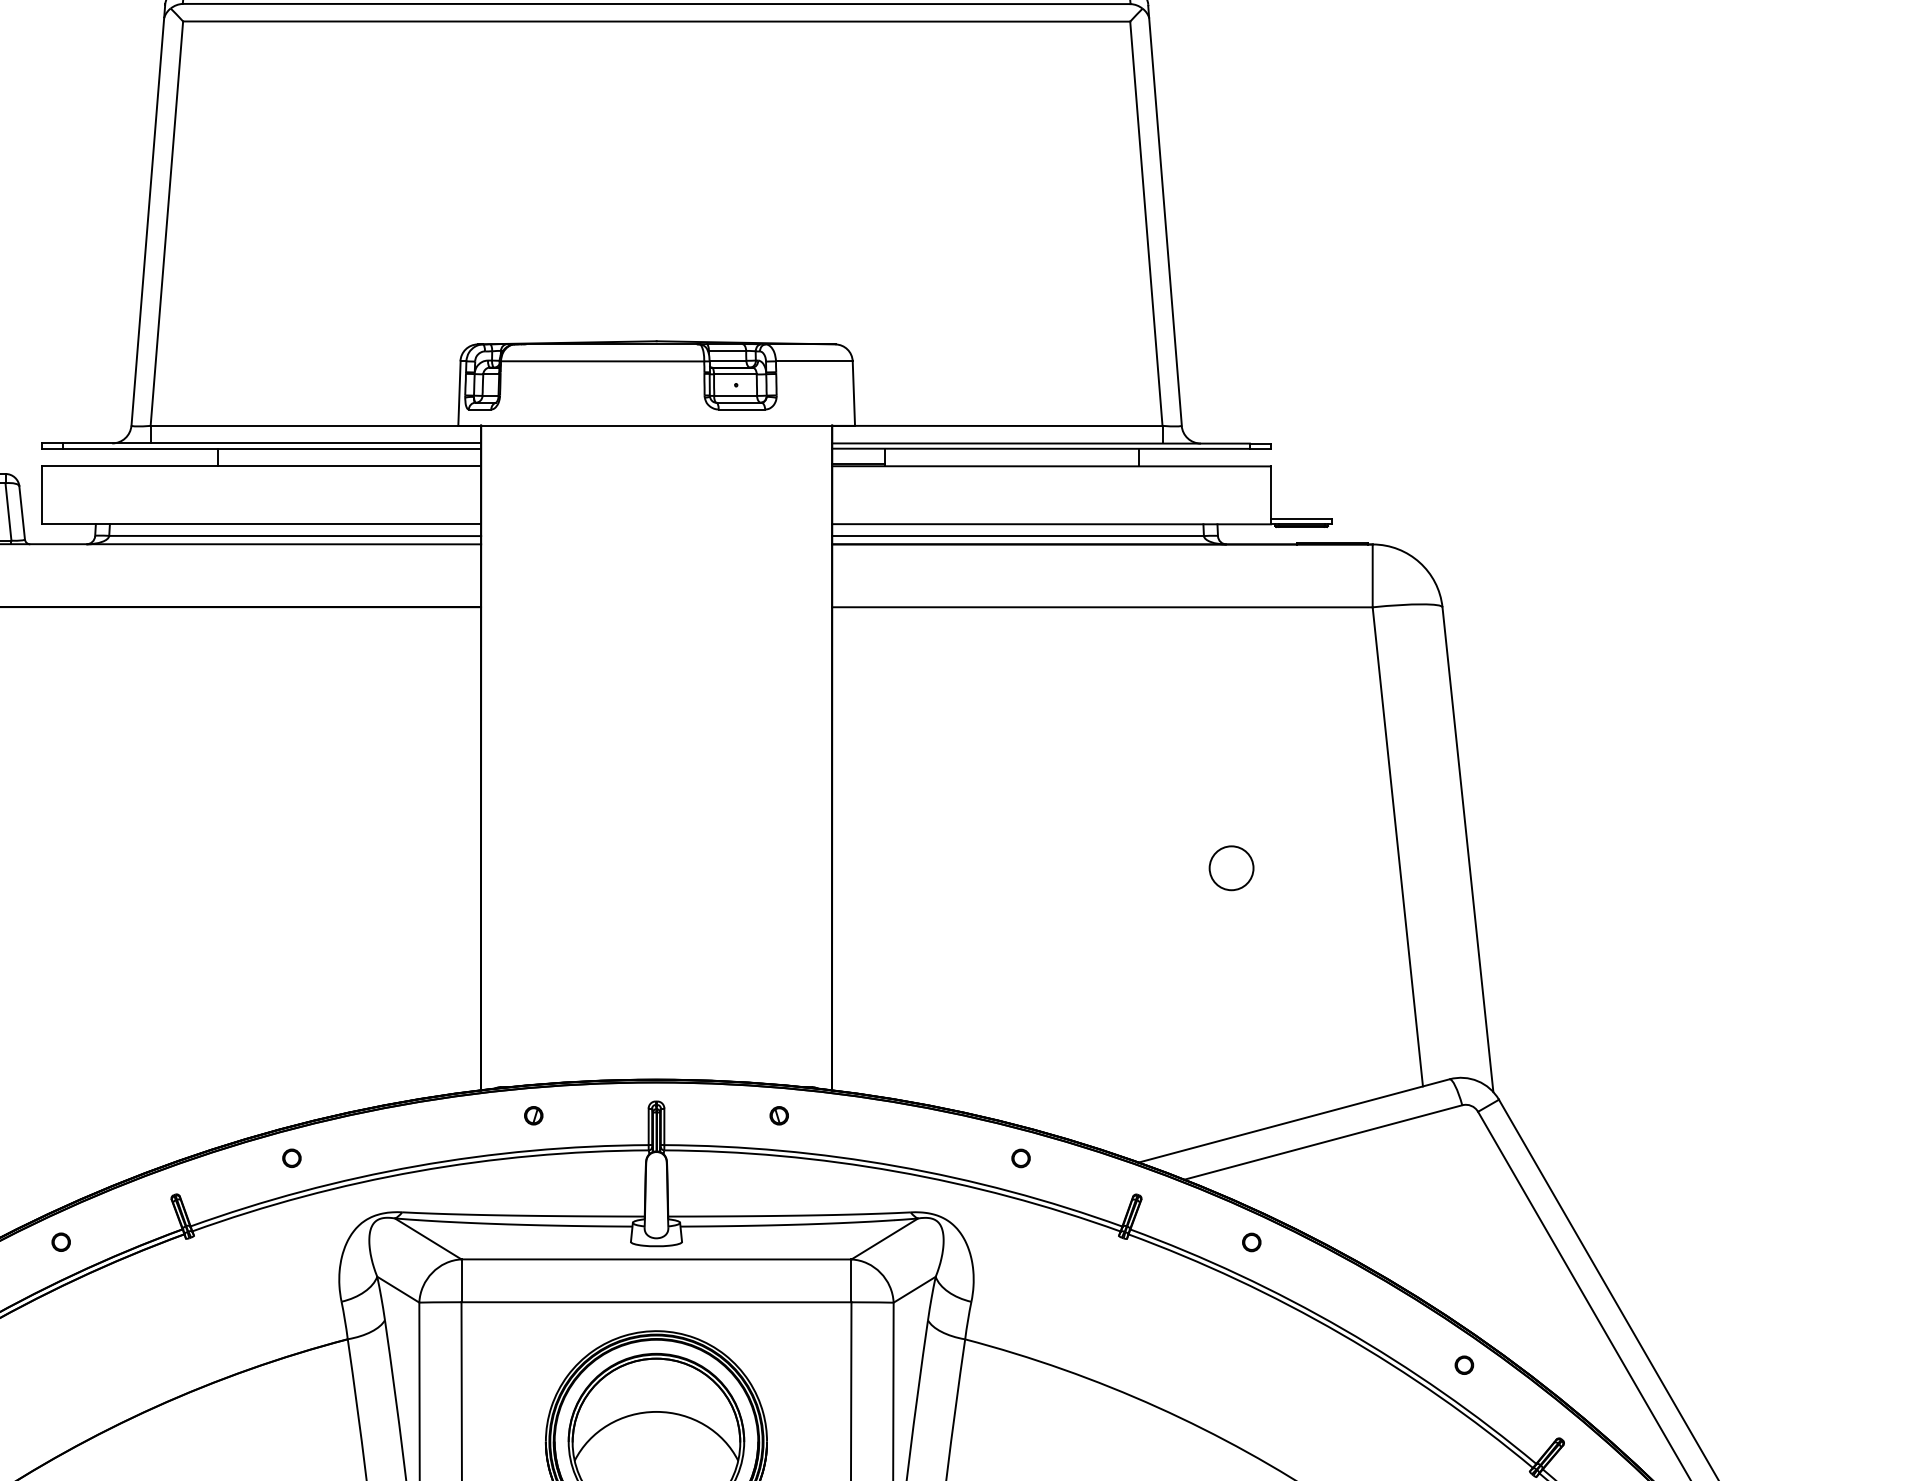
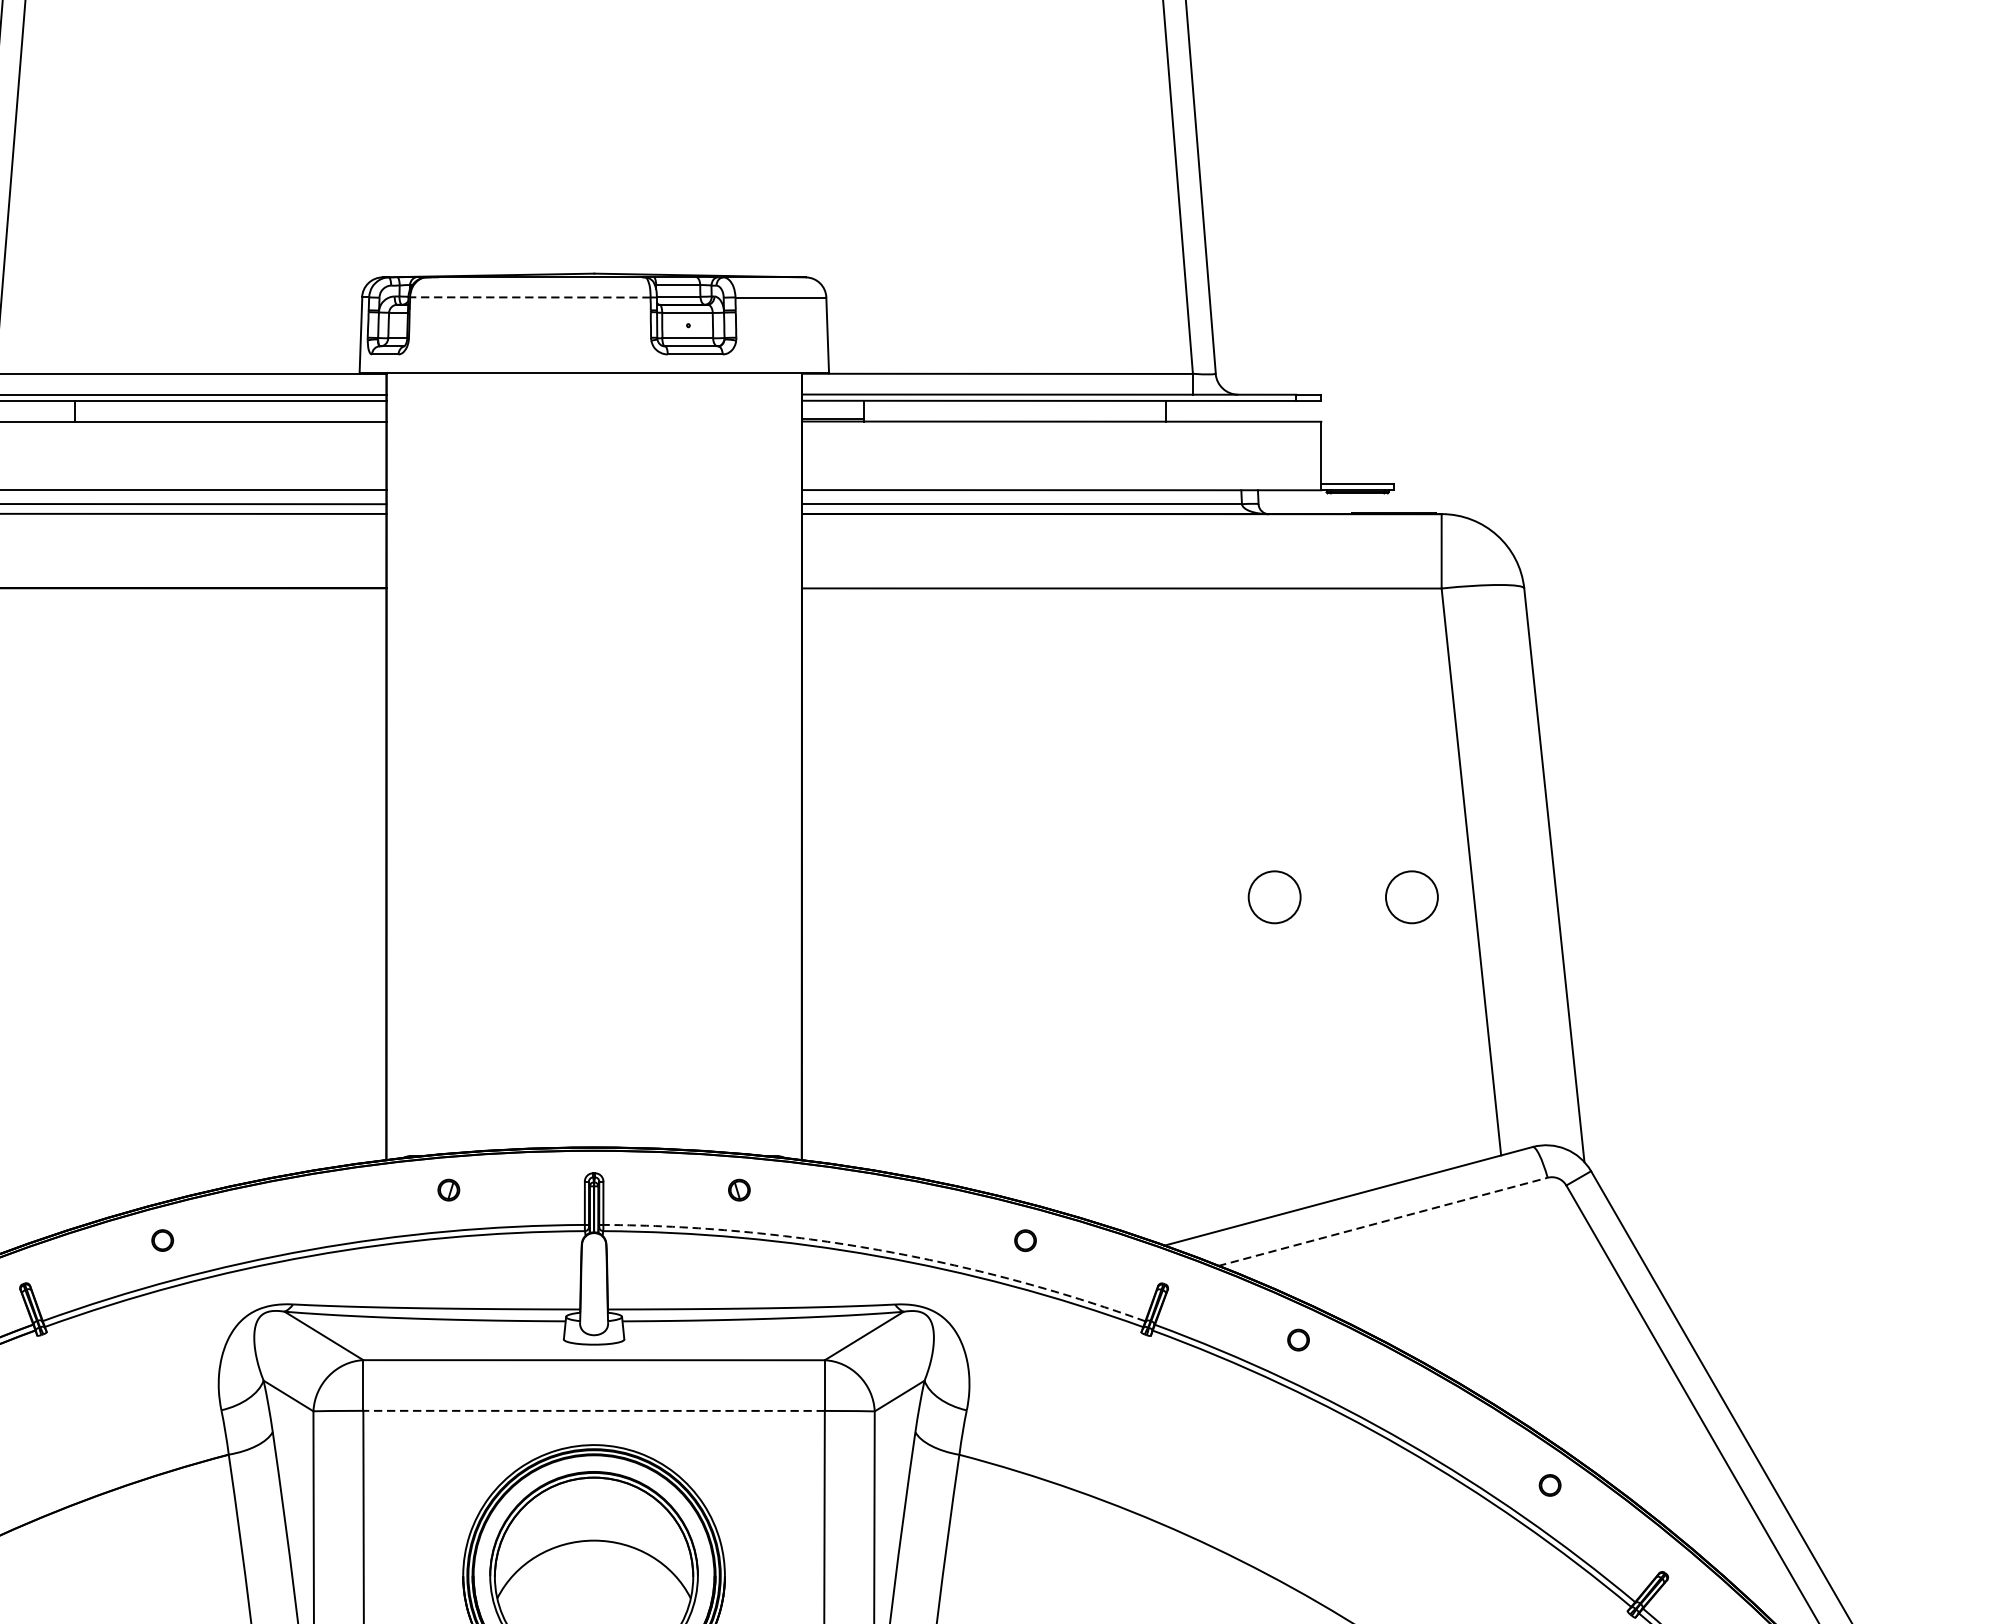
line: (602, 361) -> (530, 297), solid -> dashed
circle: (1347, 868) -> (1411, 897), added
line: (1323, 1142) -> (1383, 1221), solid -> dashed
arc: (896, 1166) -> (878, 1250), solid -> dashed
line: (656, 1302) -> (594, 1411), solid -> dashed

